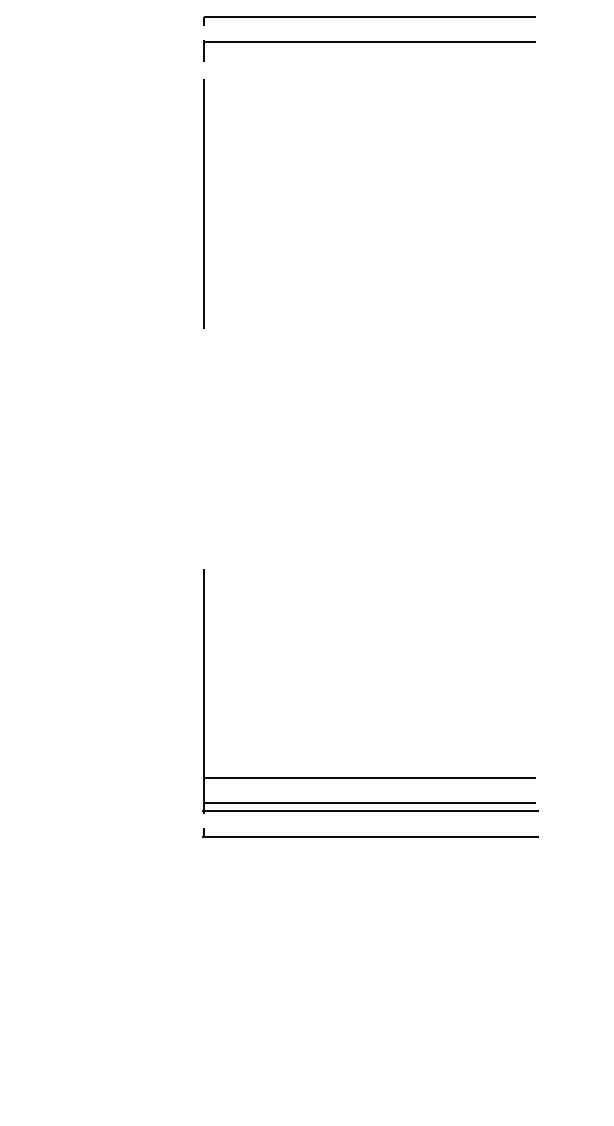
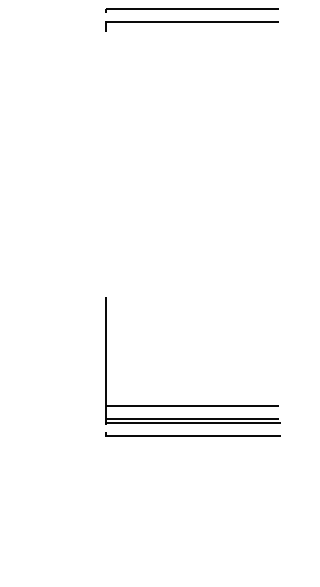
line: (202, 204) -> (105, 106), removed

